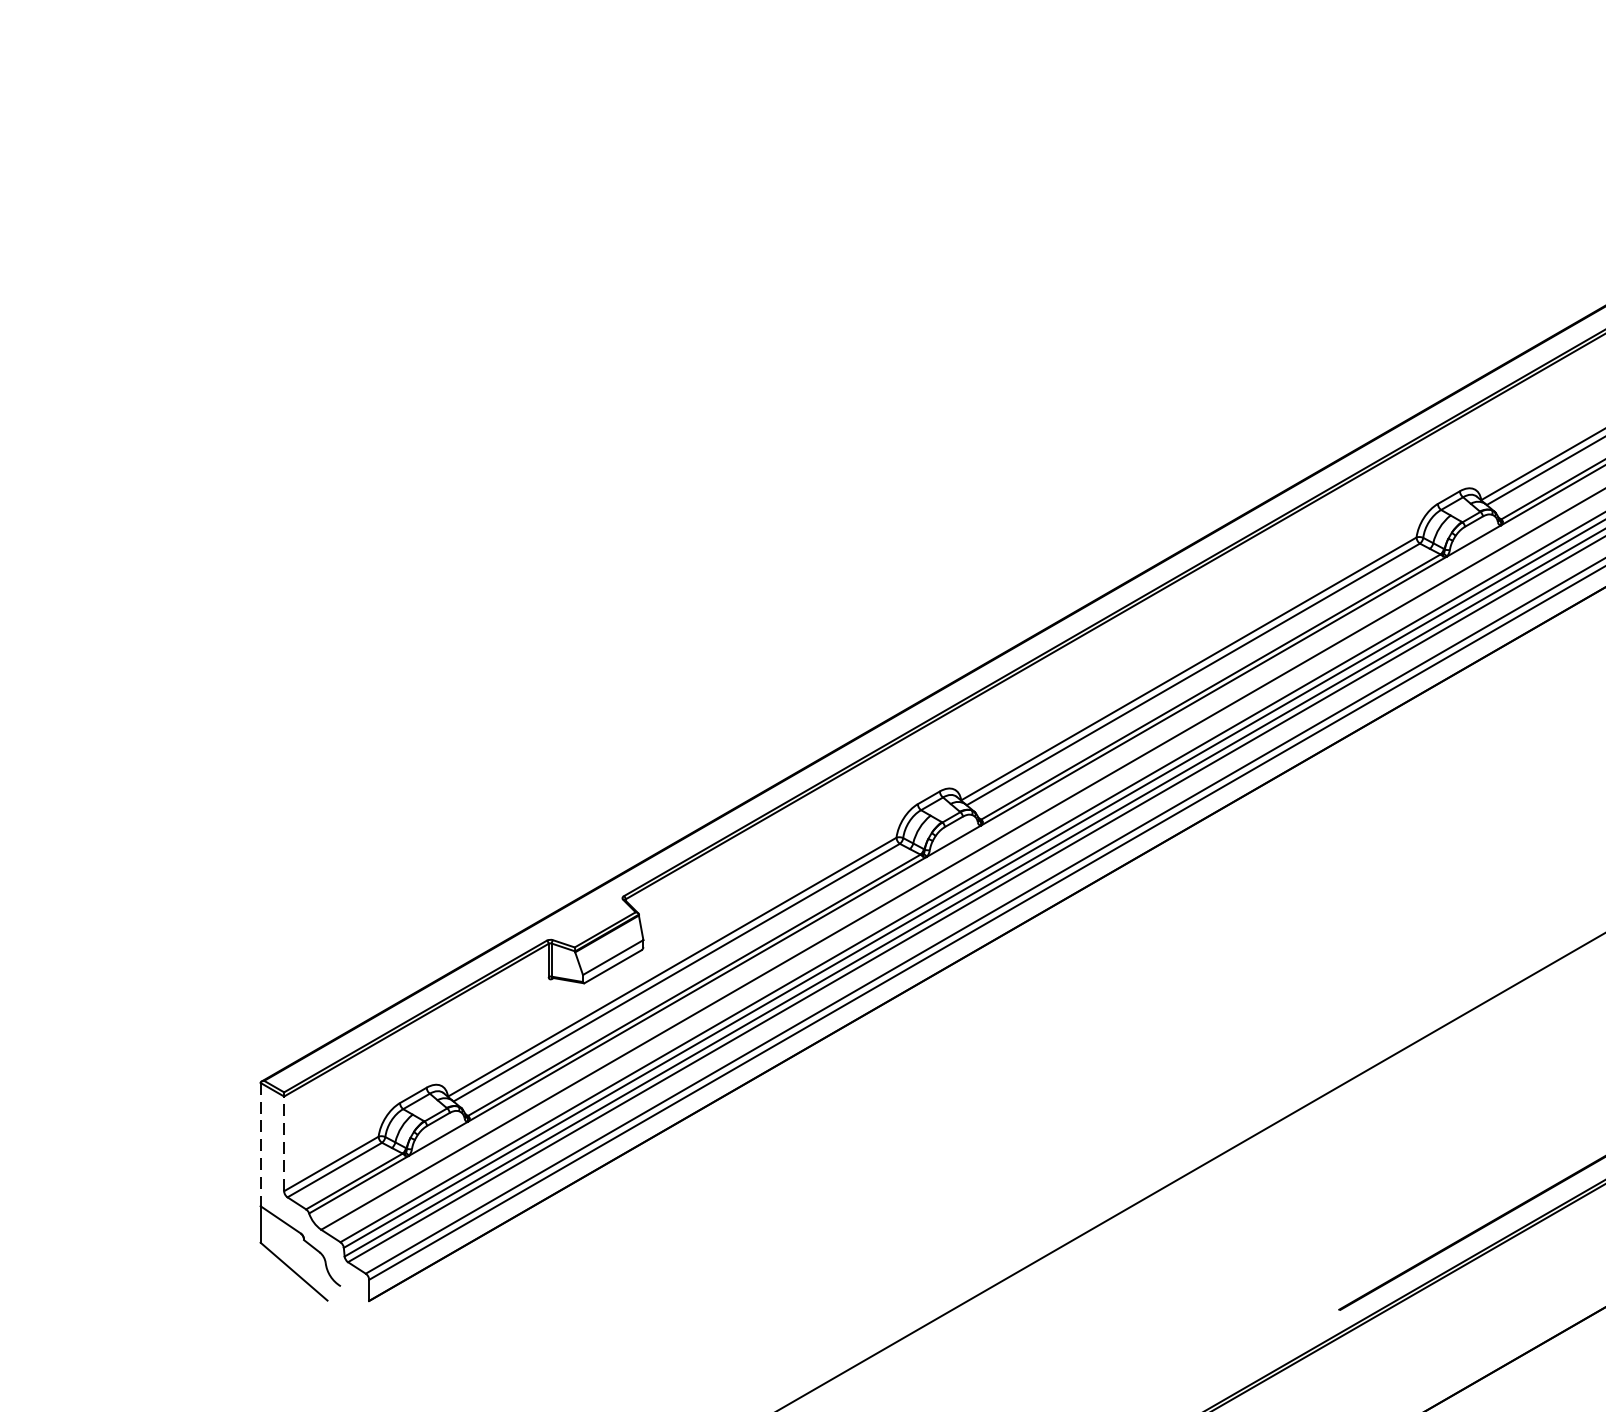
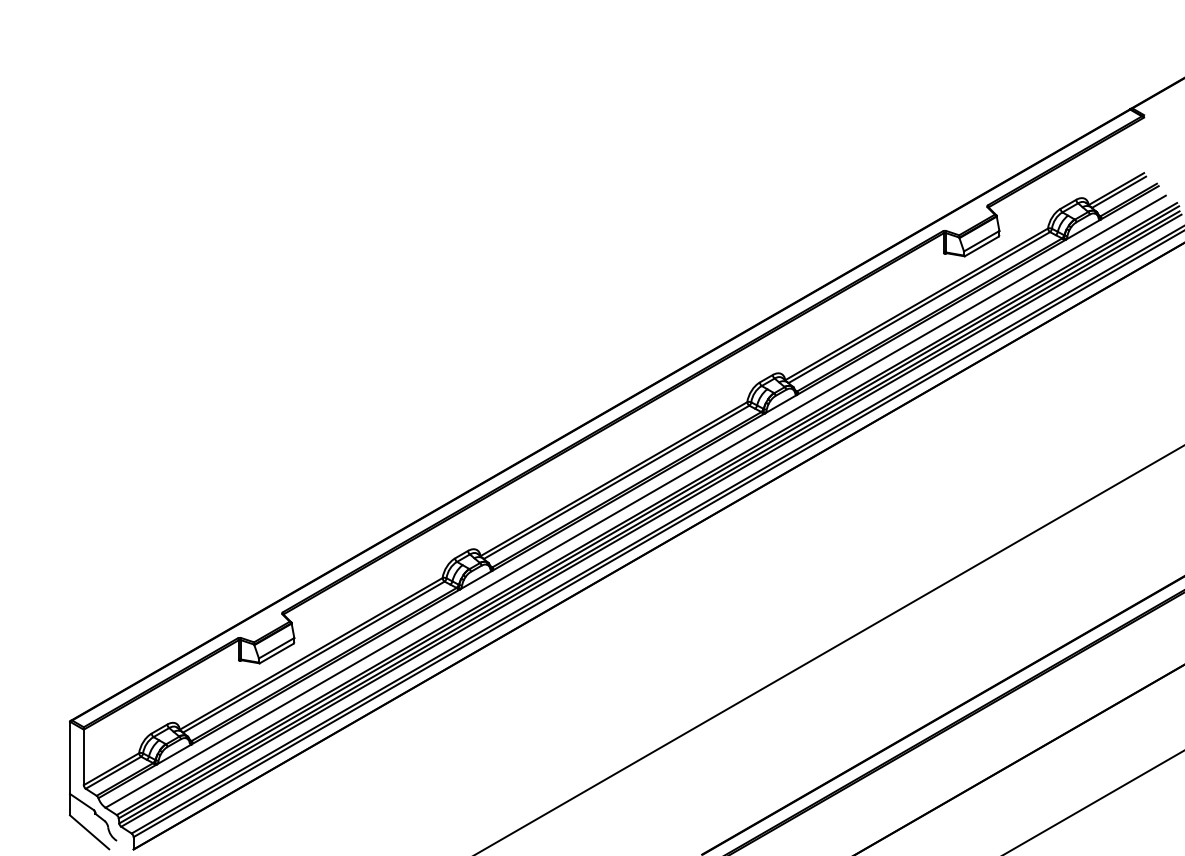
line: (283, 1143) -> (83, 757), dashed -> solid
line: (261, 1145) -> (70, 758), dashed -> solid

